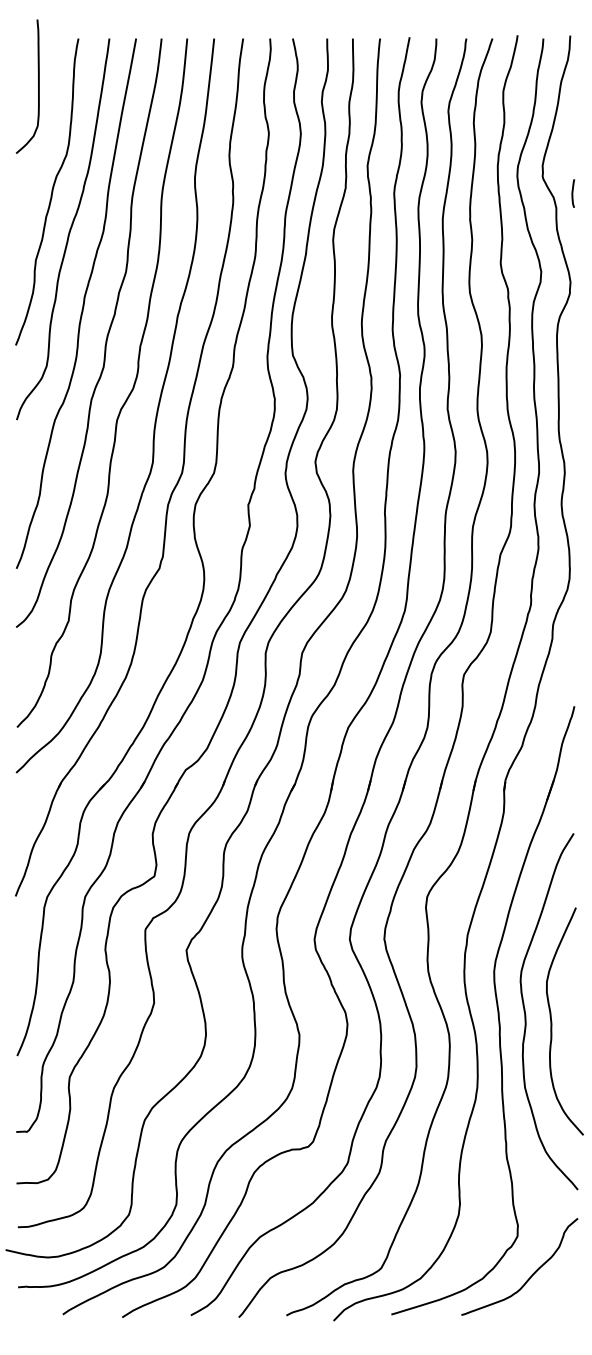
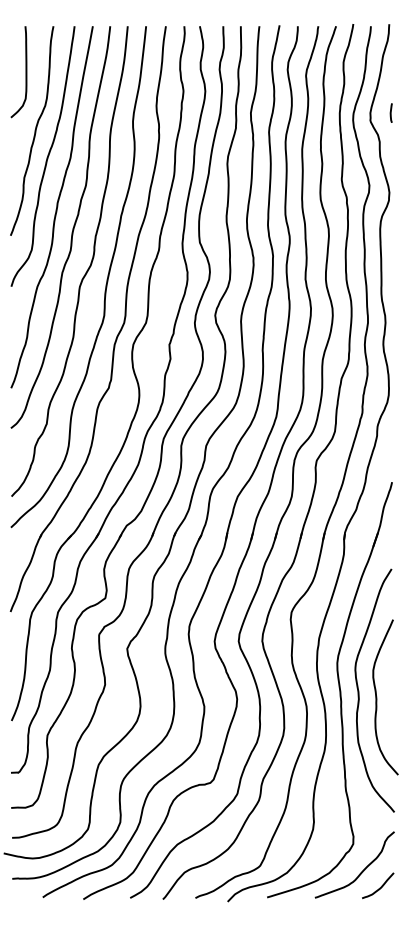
curve: (37, 87) -> (25, 72), moved
line: (572, 192) -> (390, 112), moved
curve: (557, 1298) -> (380, 886), added

